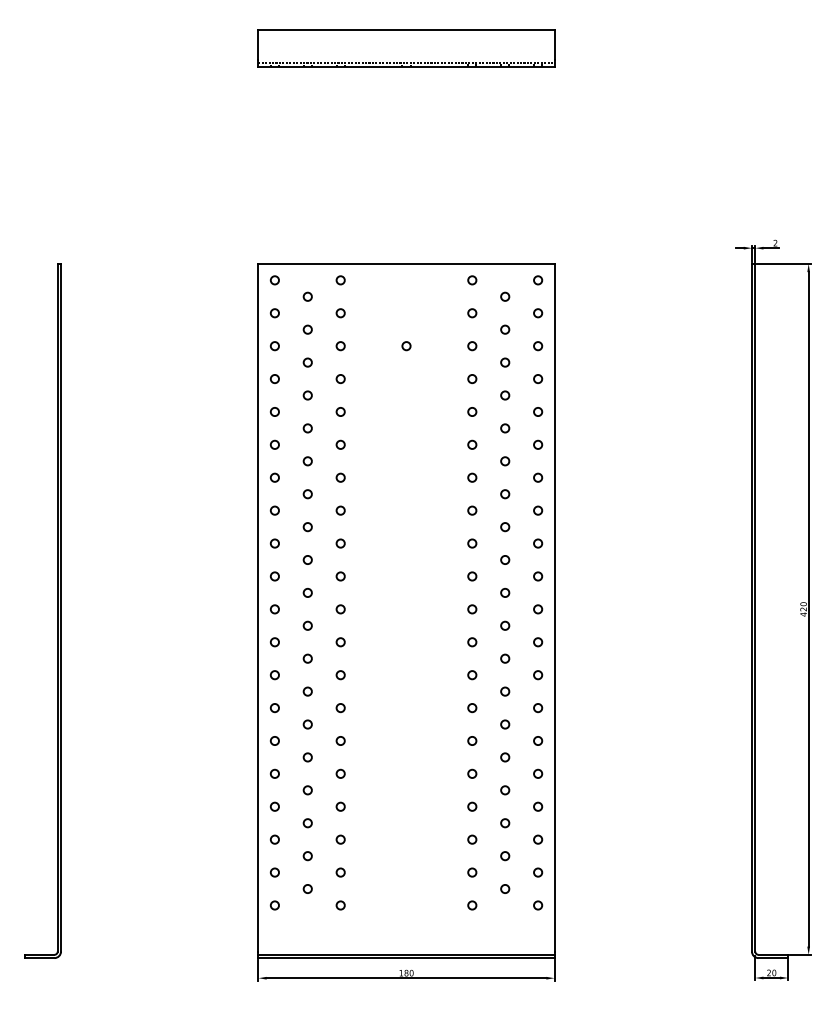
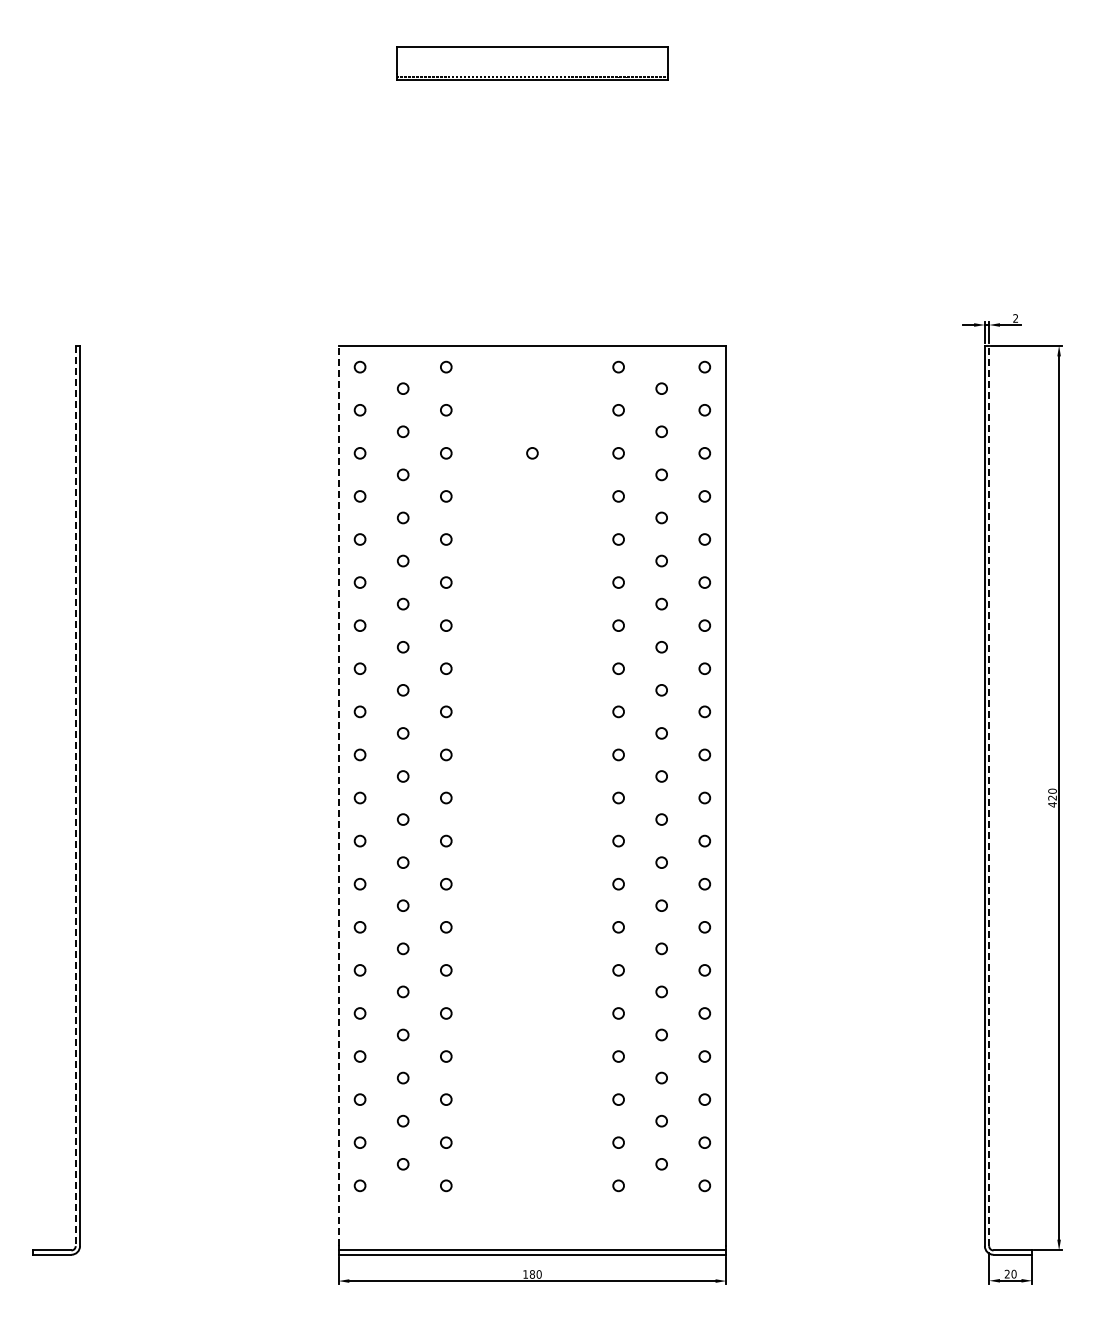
part: (406, 48) -> (532, 63), size x0.7
line: (258, 607) -> (338, 795), solid -> dashed
line: (755, 607) -> (989, 795), solid -> dashed
line: (57, 608) -> (75, 796), solid -> dashed

